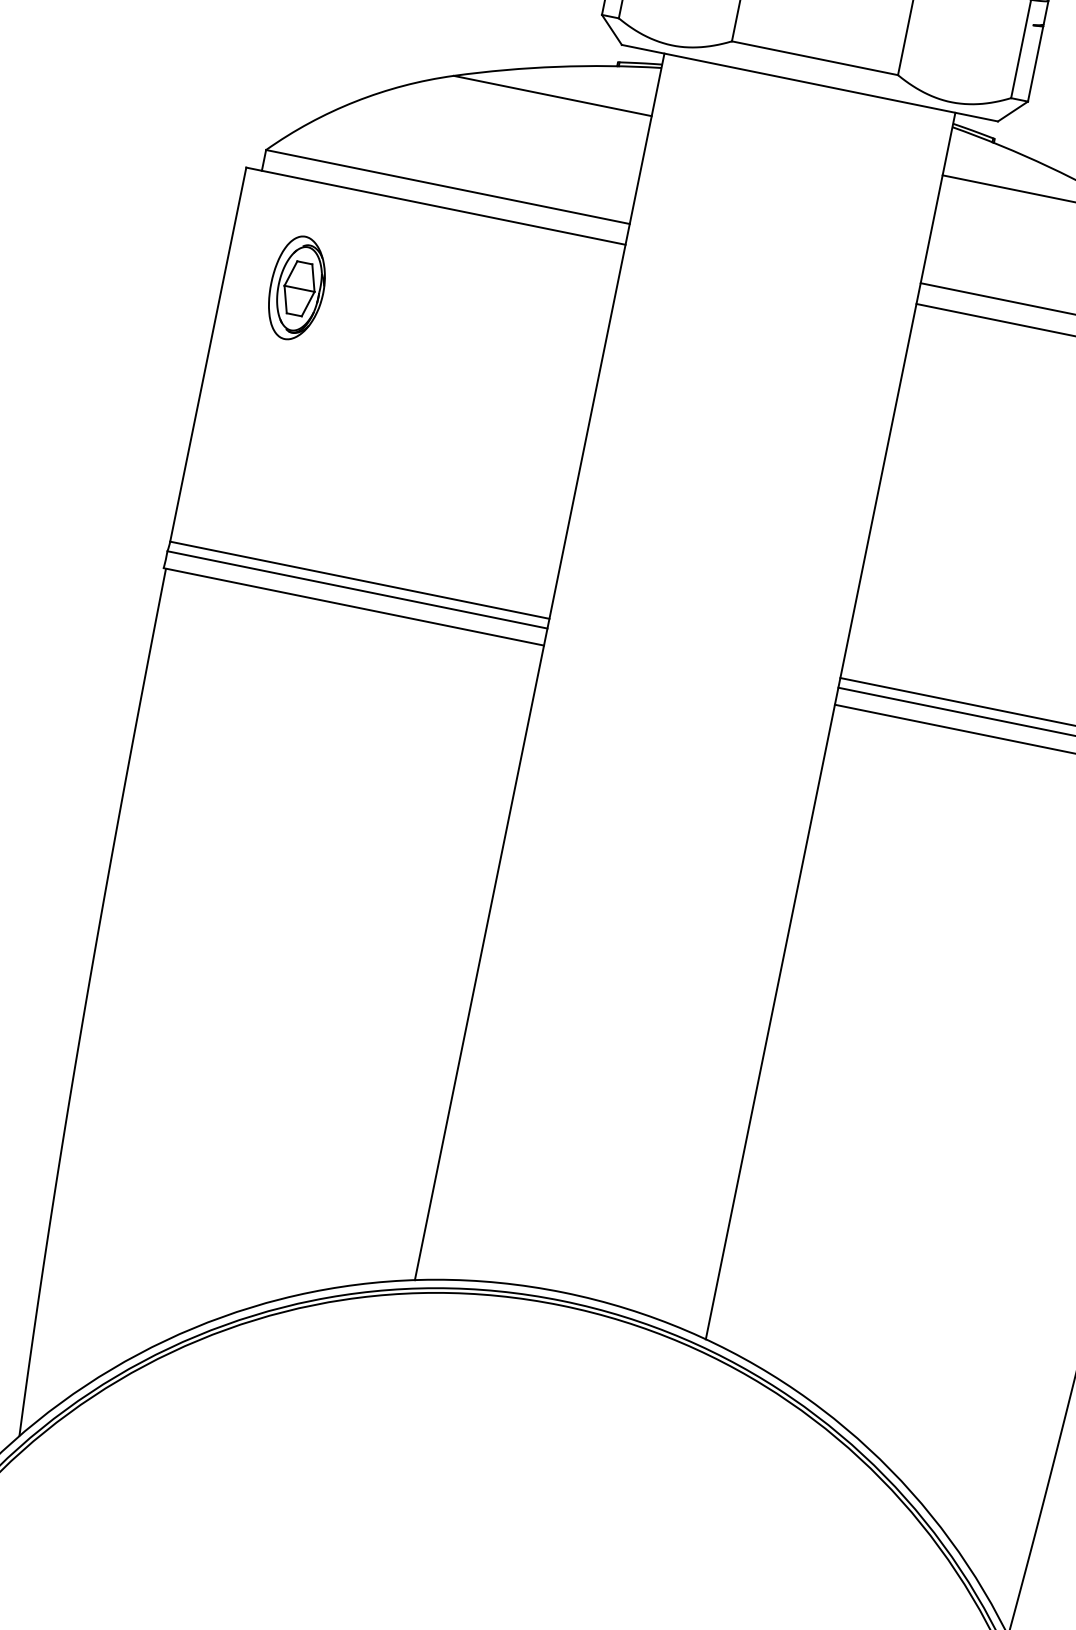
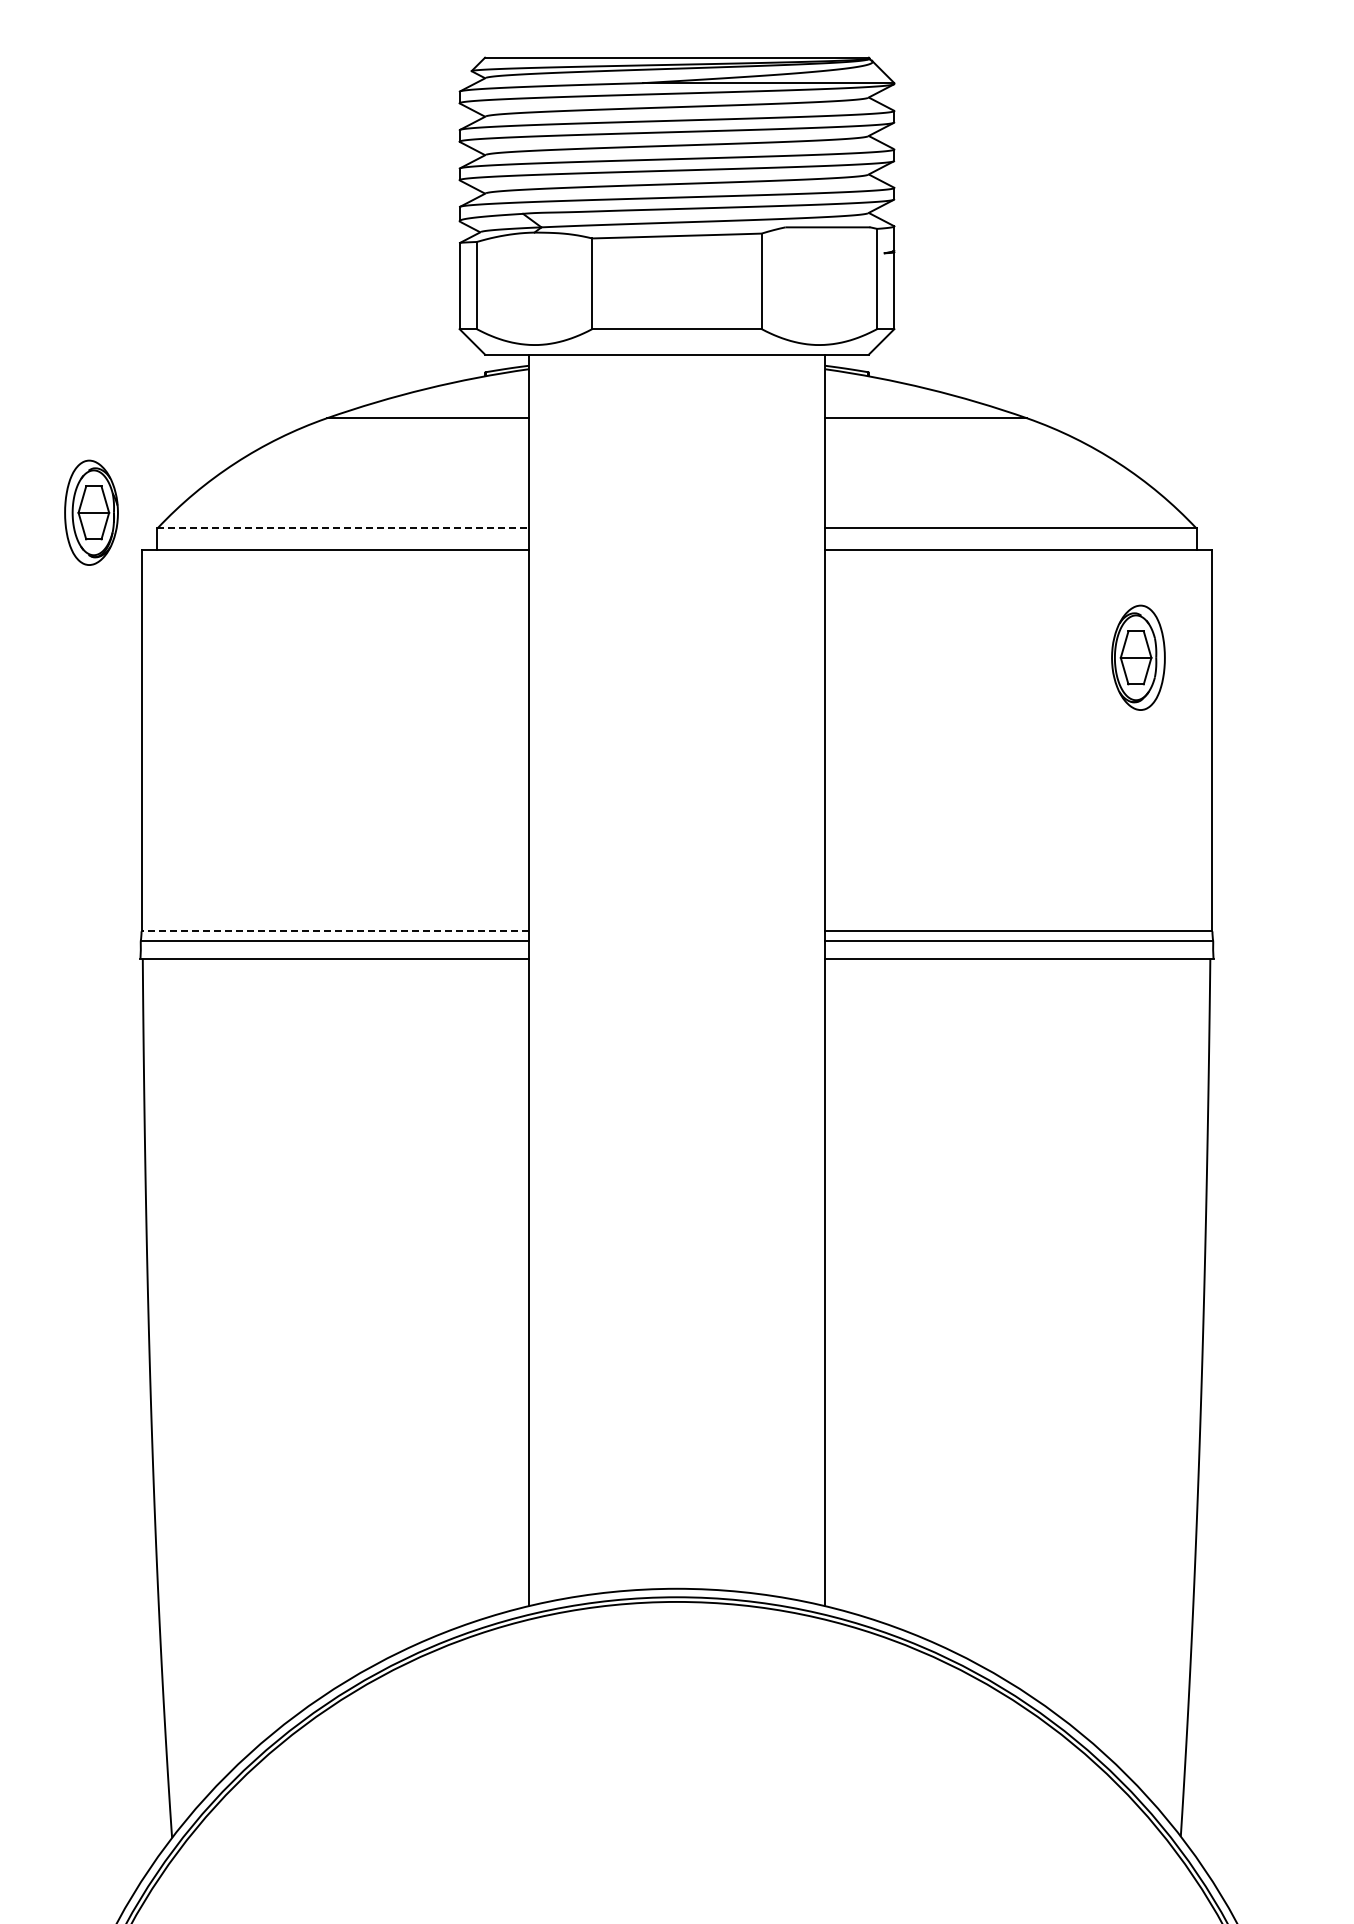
line: (448, 187) -> (343, 528), solid -> dashed
part: (297, 288) -> (91, 512), moved
line: (360, 580) -> (335, 931), solid -> dashed

